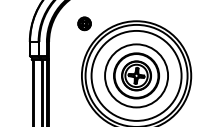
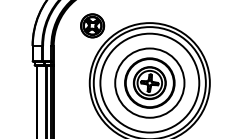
part: (84, 23) -> (92, 25), size x1.67

